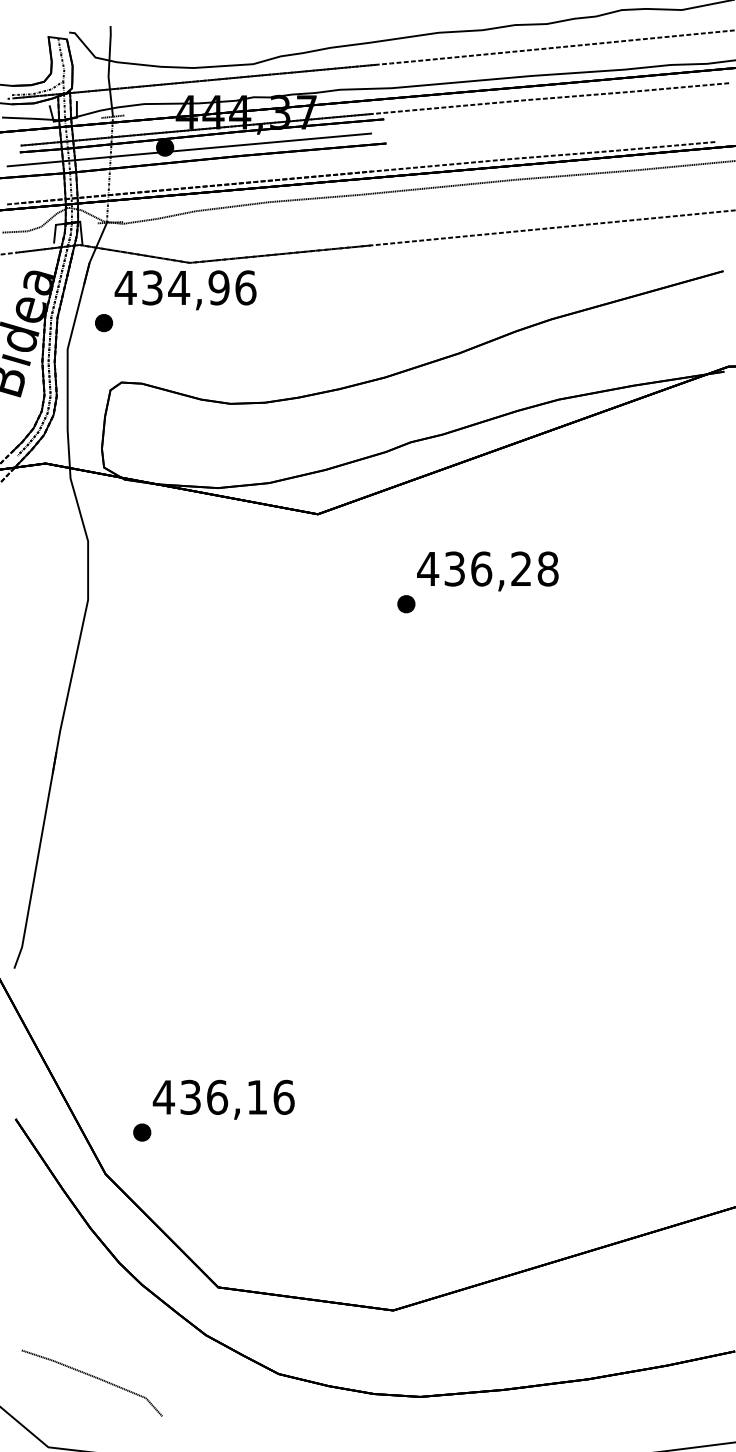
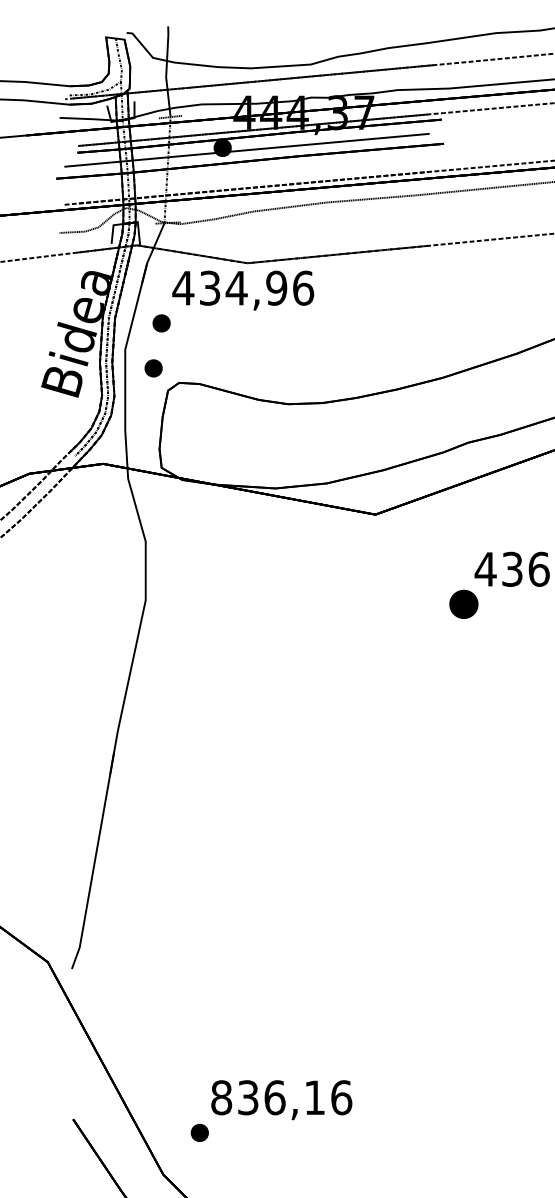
part: (95, 368) -> (153, 368), added
part: (406, 604) -> (464, 604), size x1.6
text: (163, 1096) -> (221, 1096), 436,16 -> 836,16

